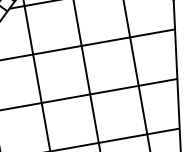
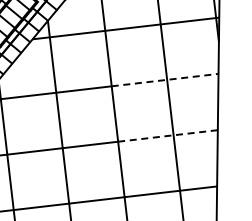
line: (128, 38) -> (165, 80), solid -> dashed
line: (134, 86) -> (168, 135), solid -> dashed

